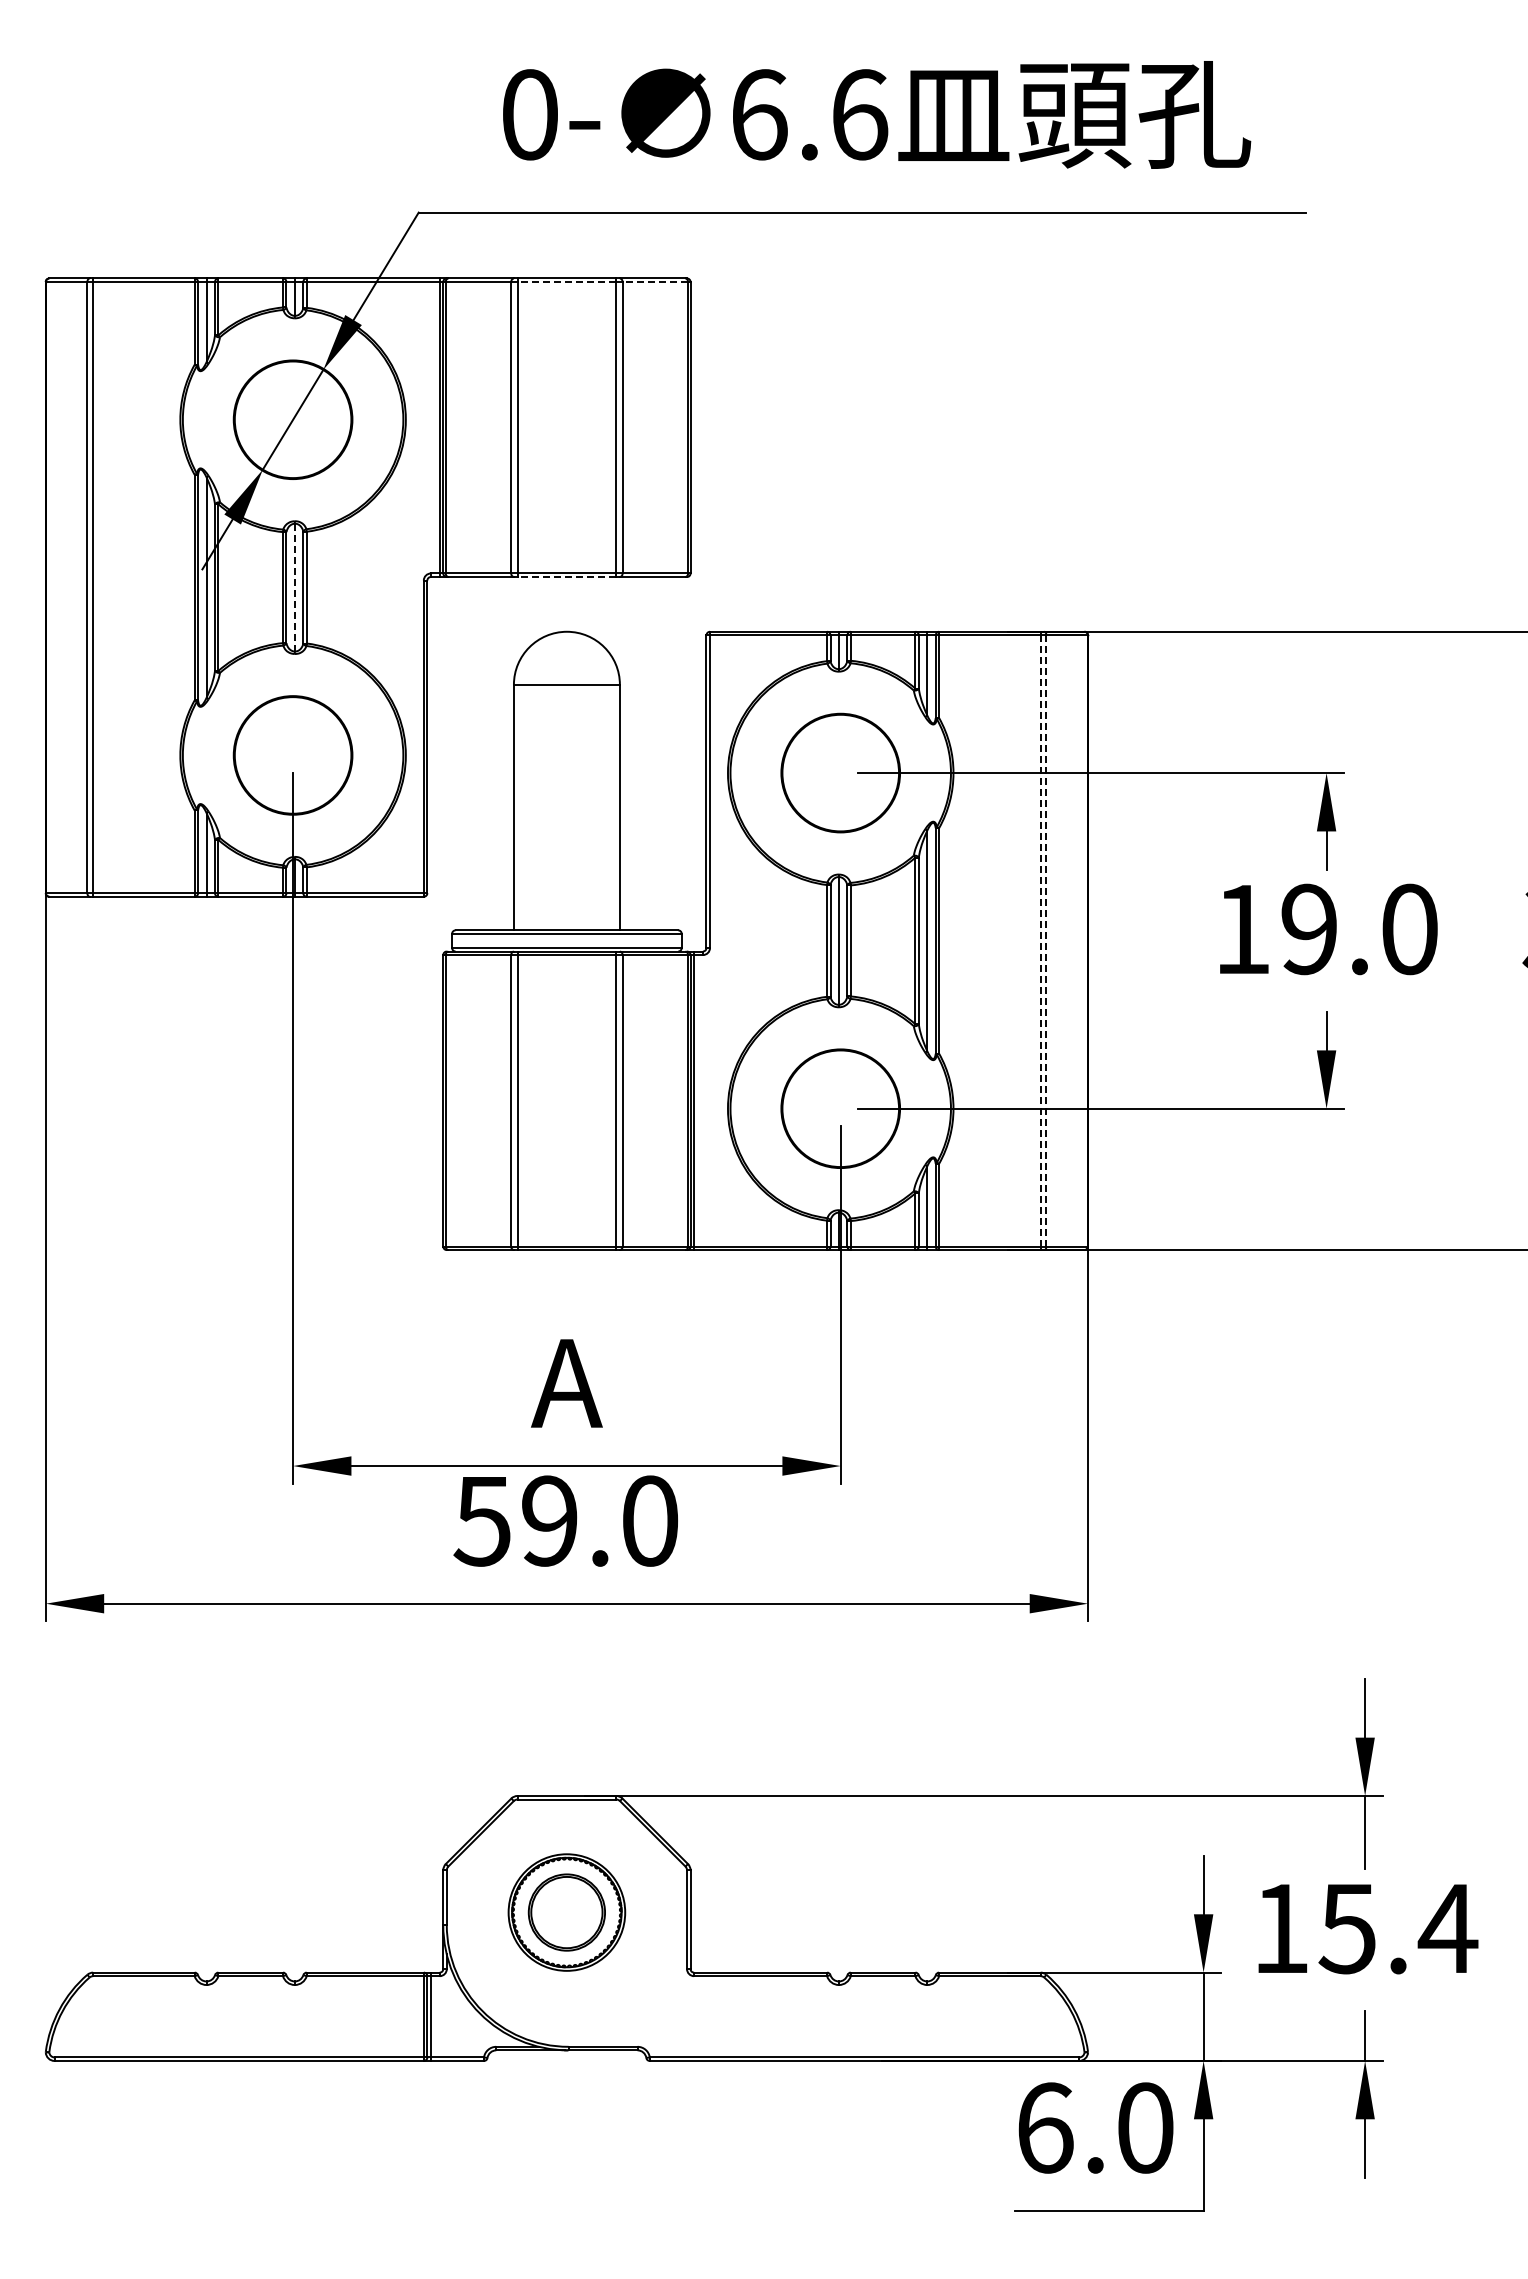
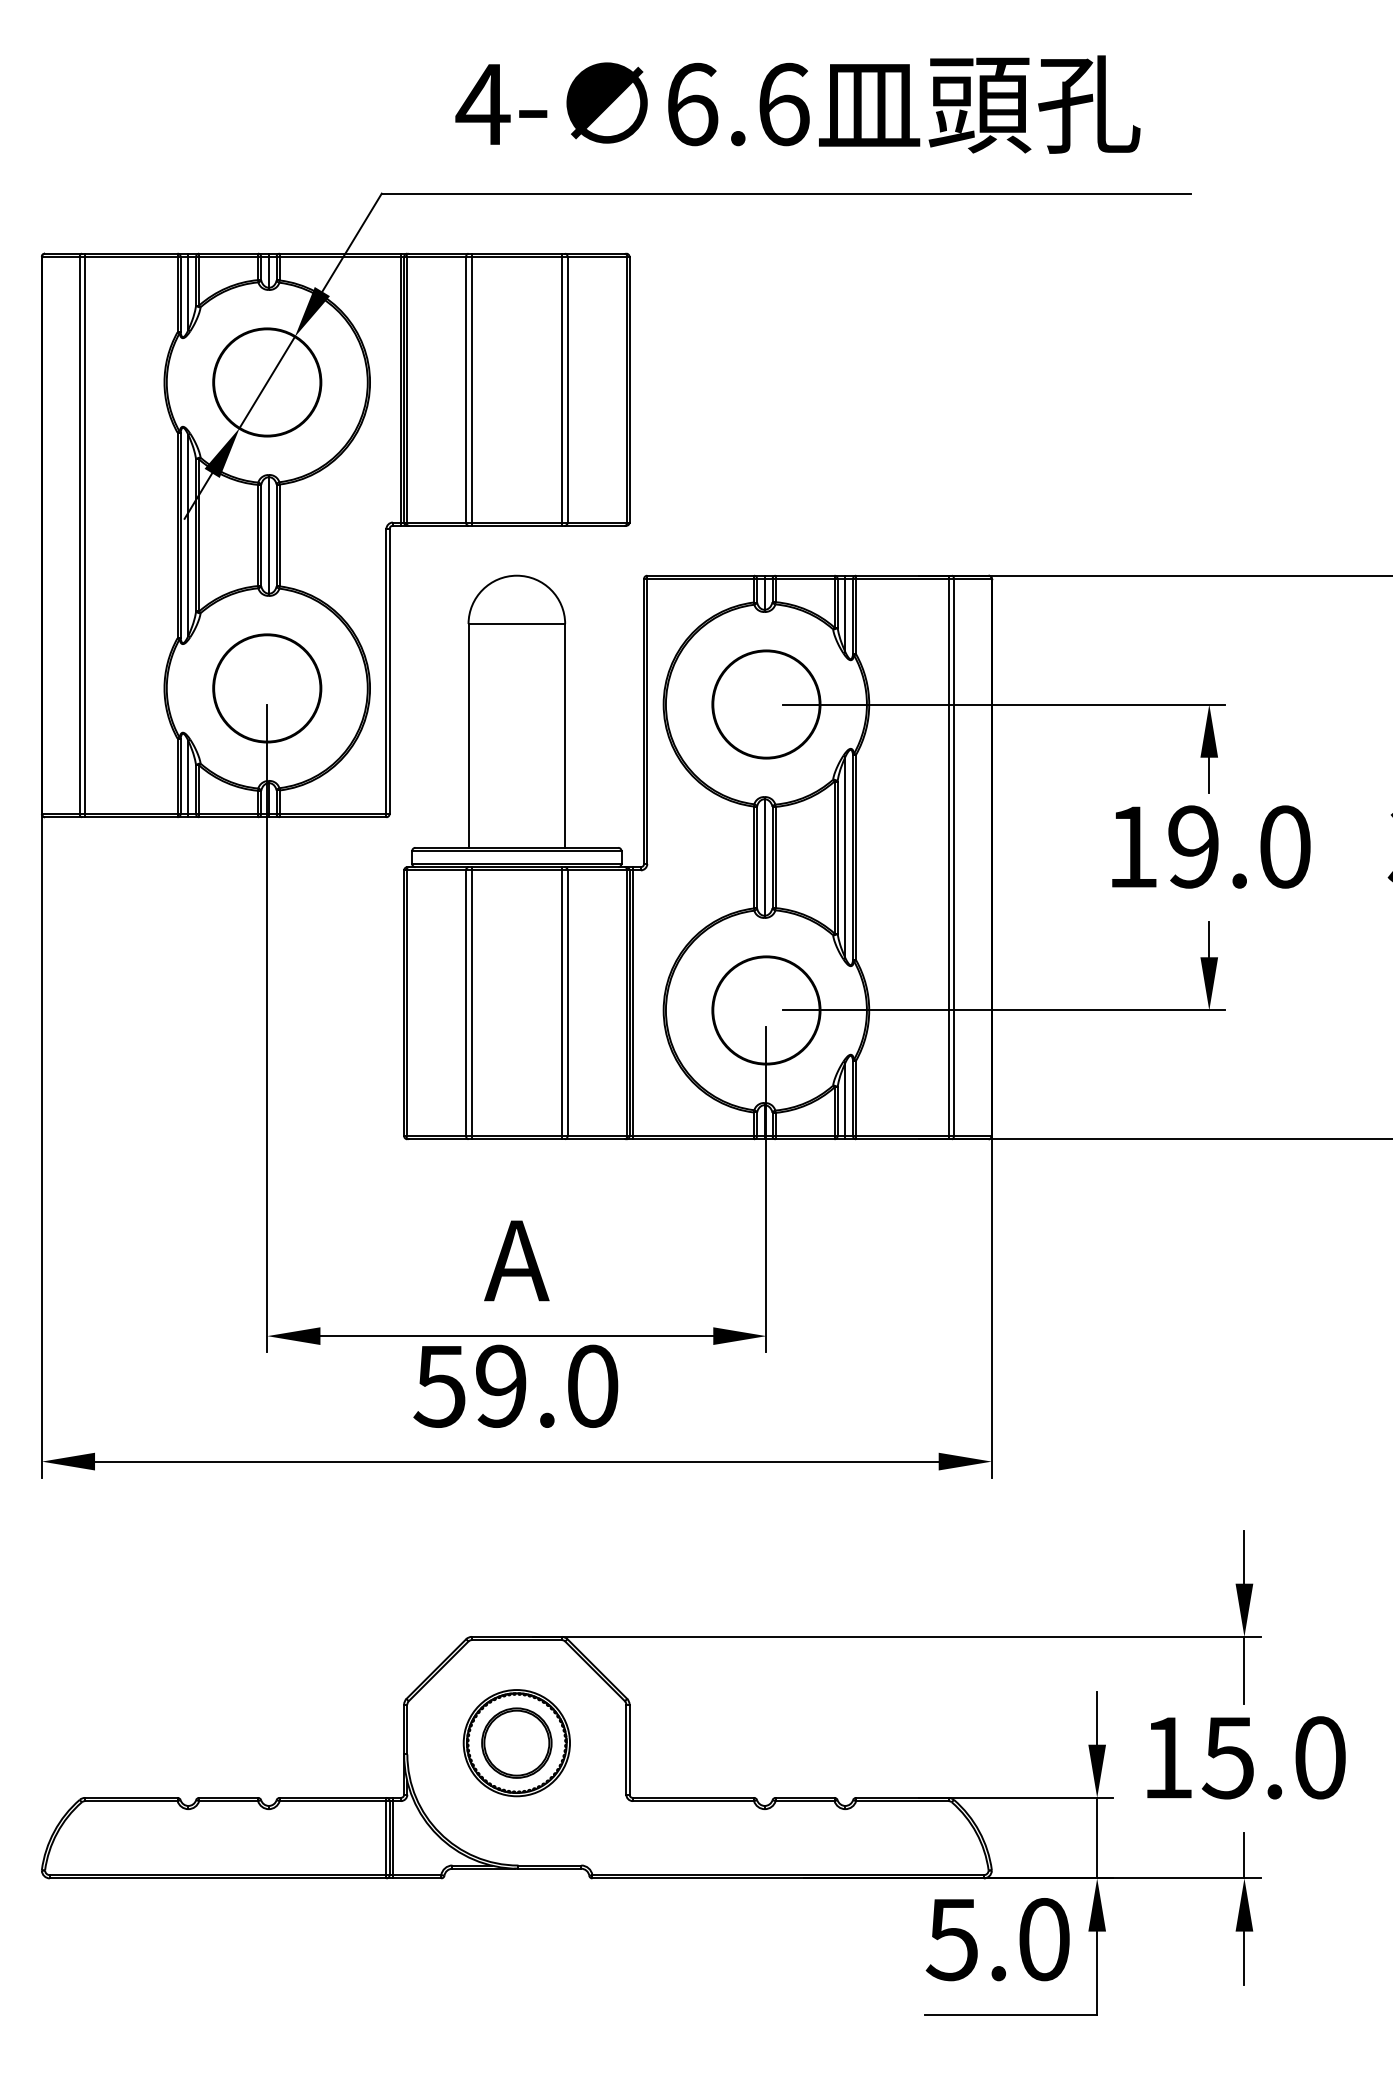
text: (529, 114) -> (482, 104), 0- -> 4-
line: (566, 282) -> (516, 257), dashed -> solid
line: (655, 282) -> (597, 257), dashed -> solid
line: (566, 577) -> (516, 526), dashed -> solid
line: (294, 587) -> (268, 535), dashed -> solid
line: (1040, 940) -> (948, 857), dashed -> solid
line: (1046, 940) -> (953, 857), dashed -> solid
text: (1447, 1928) -> (1319, 1757), 15.4 -> 15.0
text: (1044, 2127) -> (952, 1939), 6.0 -> 5.0

